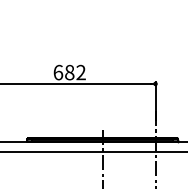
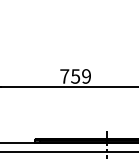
text: (69, 72) -> (75, 76), 682 -> 759

